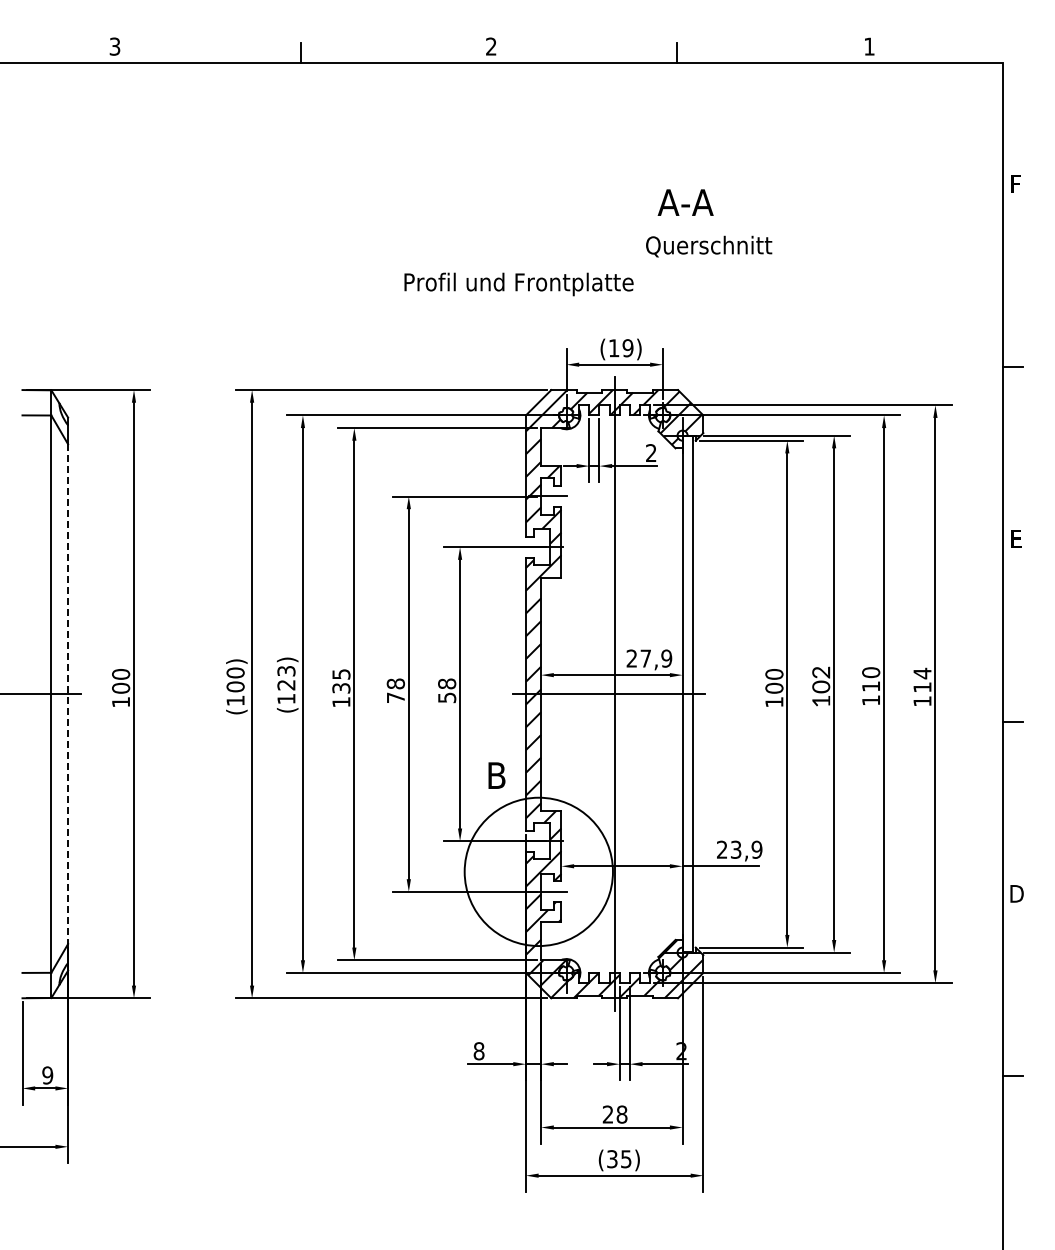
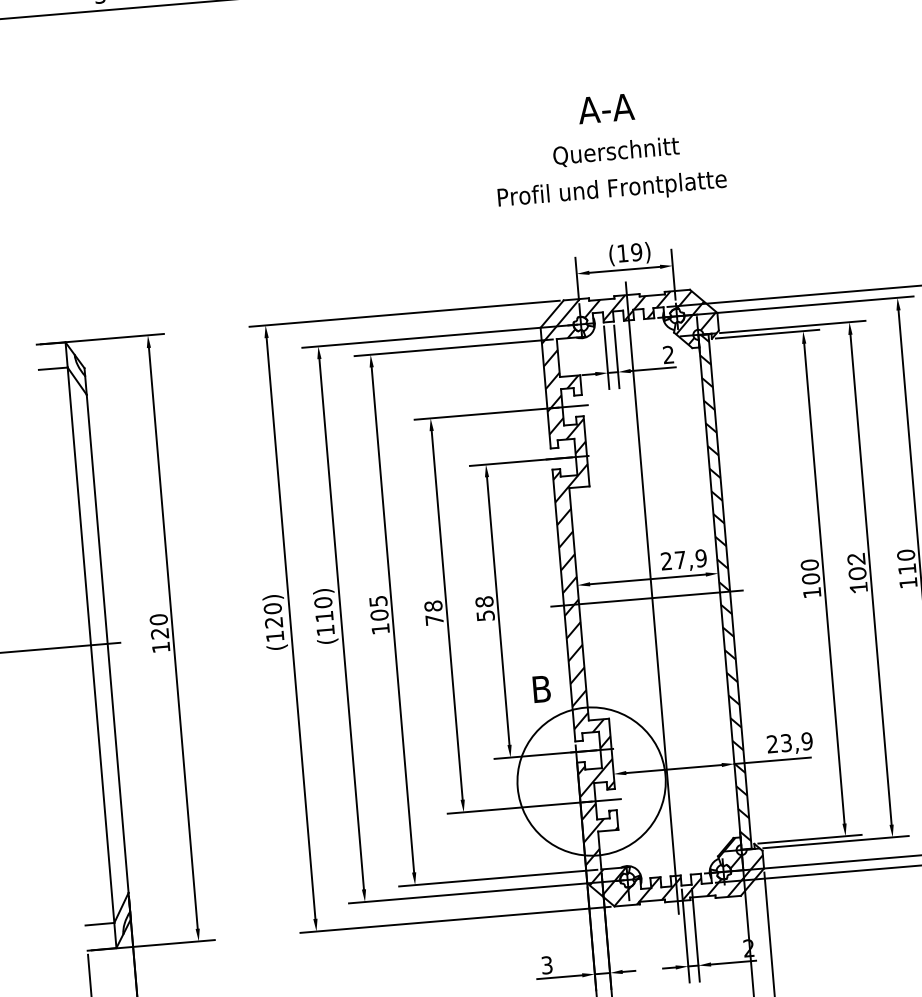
text: (685, 202) -> (606, 108), moved
text: (709, 246) -> (616, 151), moved
text: (518, 284) -> (611, 190), moved
text: (286, 677) -> (323, 608), (123) -> (110)
text: (235, 686) -> (273, 622), (100) -> (120)
text: (121, 687) -> (160, 632), 100 -> 120
text: (341, 687) -> (379, 614), 135 -> 105
hatch: (687, 690) -> (724, 588), added
line: (68, 694) -> (108, 644), dashed -> solid
text: (478, 1051) -> (546, 965), 8 -> 3

